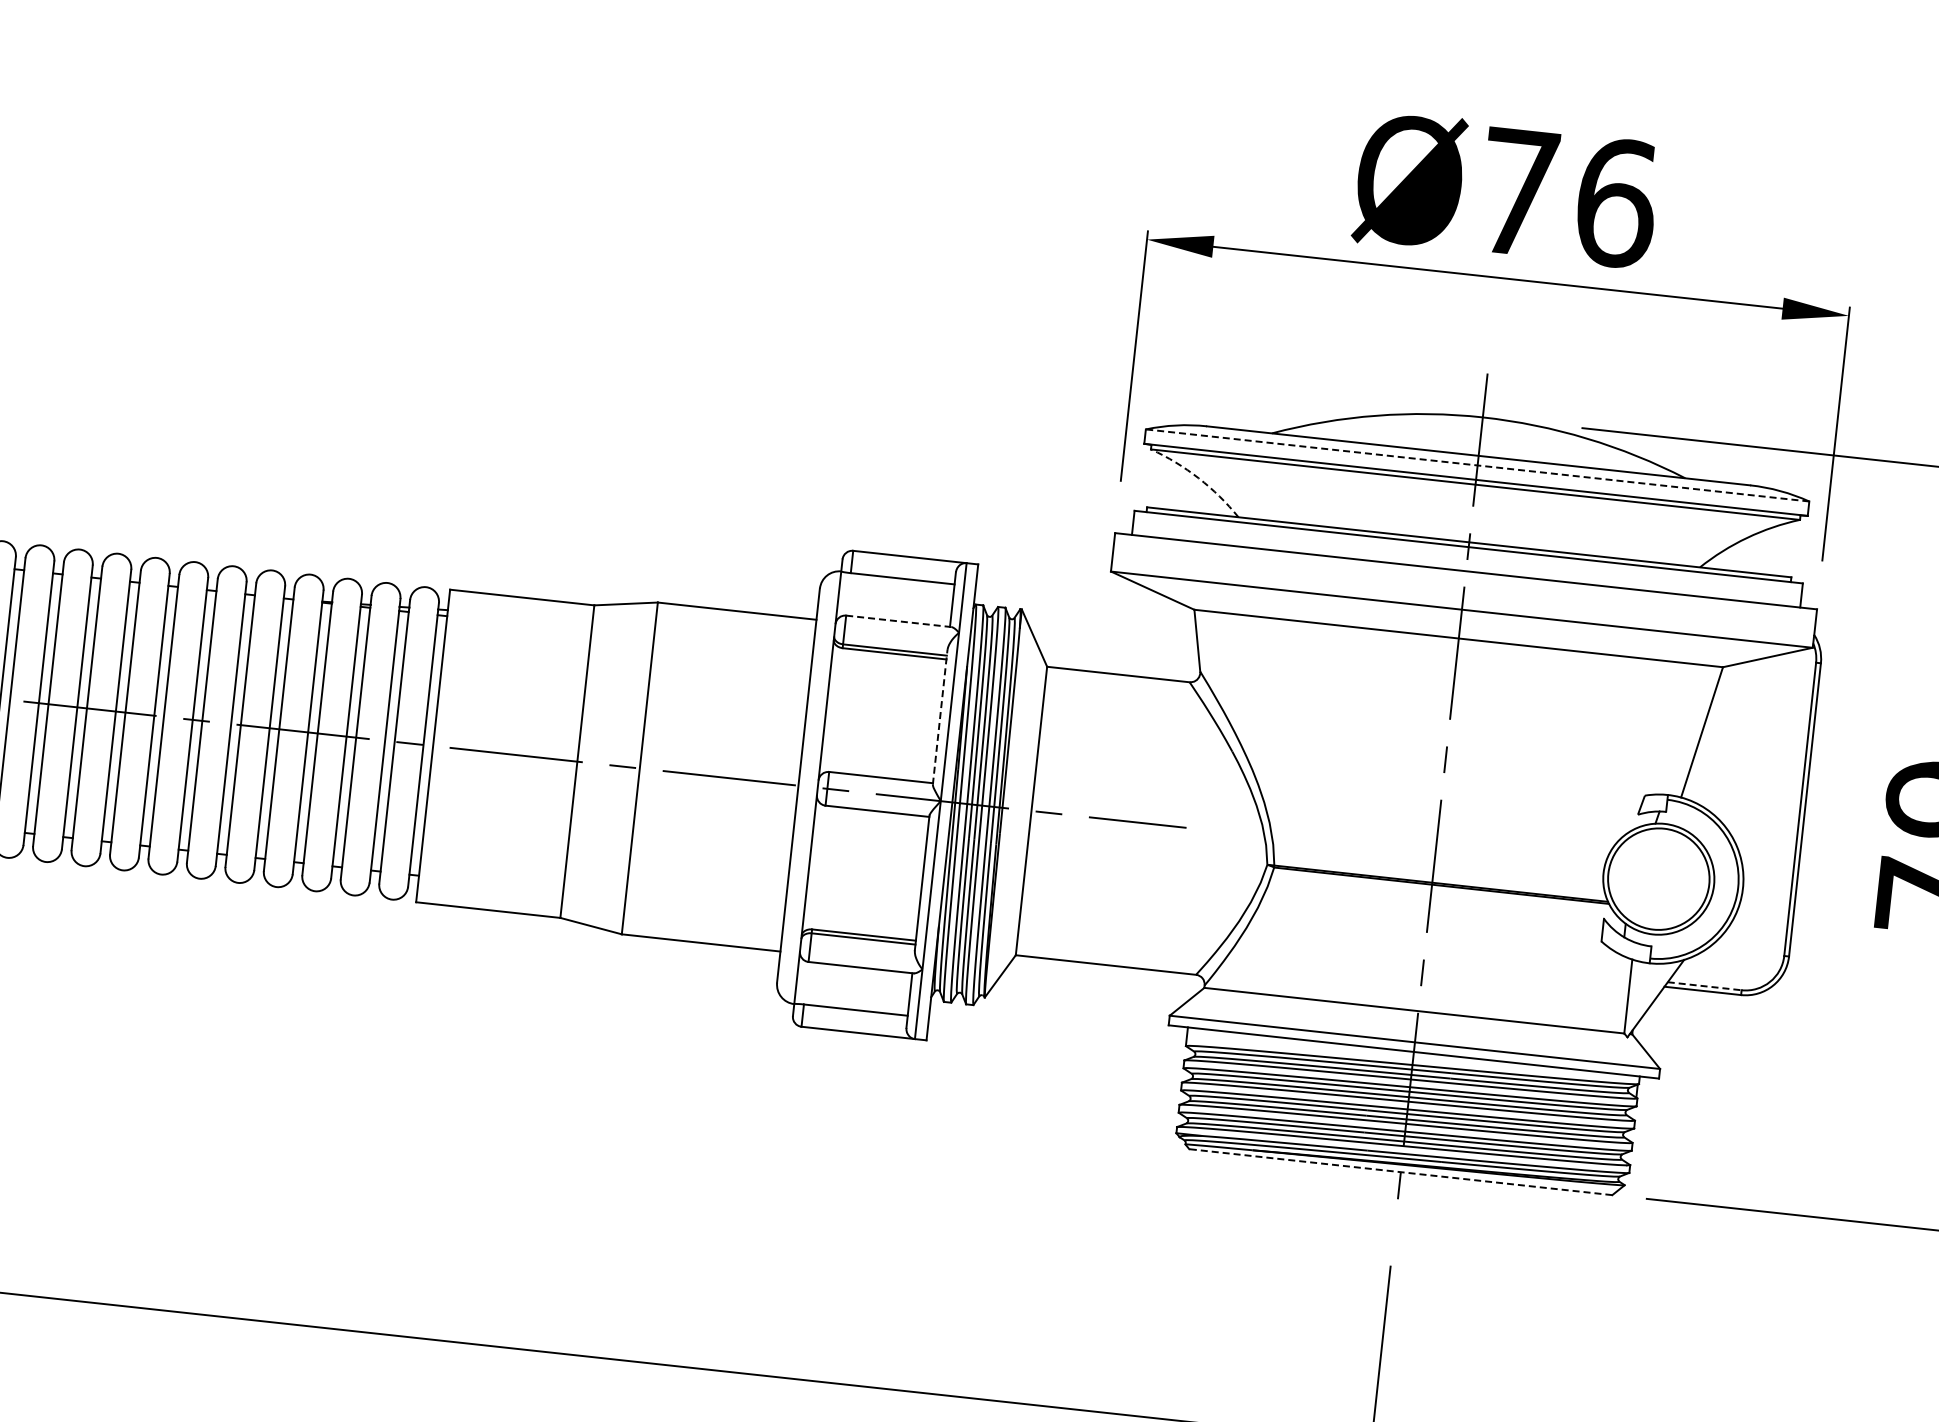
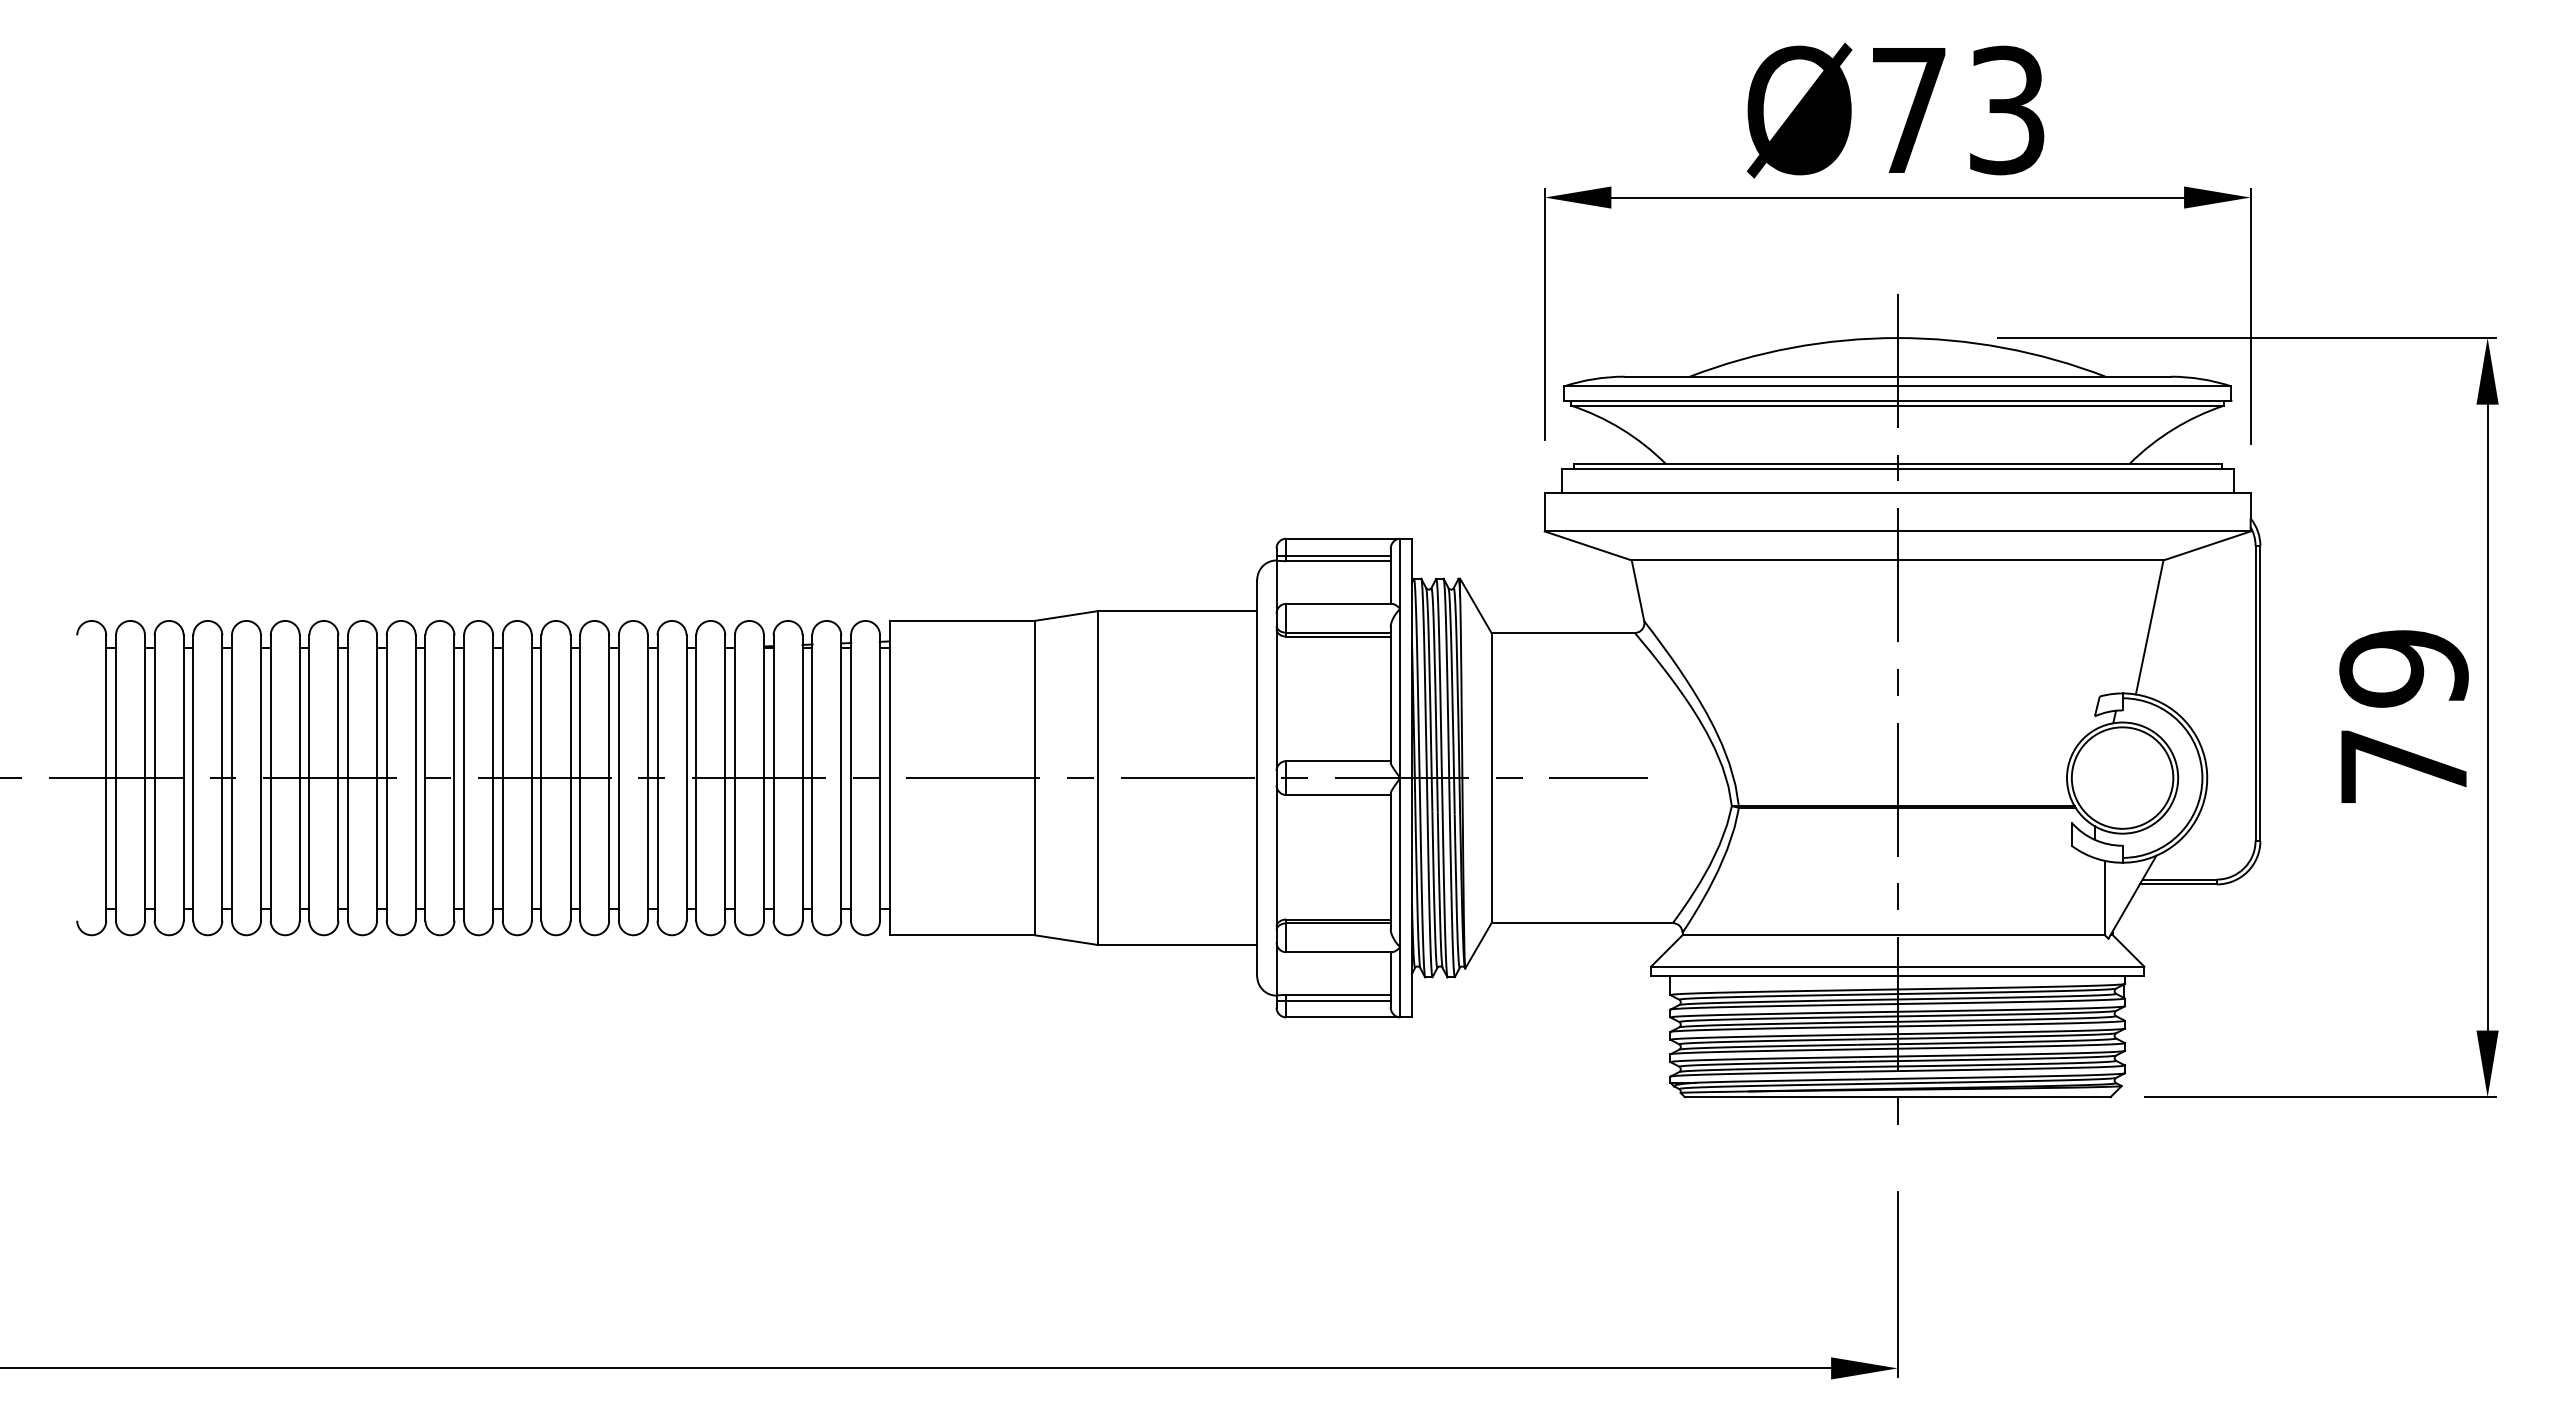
text: (1616, 203) -> (2007, 110), Ø76 -> Ø73
line: (1477, 465) -> (1897, 386), dashed -> solid
arc: (1198, 478) -> (1621, 429), dashed -> solid
line: (898, 572) -> (1333, 555), added
line: (899, 621) -> (1339, 603), dashed -> solid
line: (940, 716) -> (1390, 694), dashed -> solid
line: (1705, 986) -> (2180, 879), dashed -> solid
line: (850, 1015) -> (1333, 1000), added
line: (1400, 1172) -> (1897, 1097), dashed -> solid

